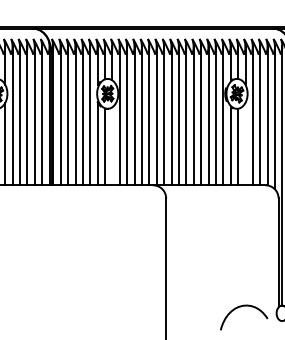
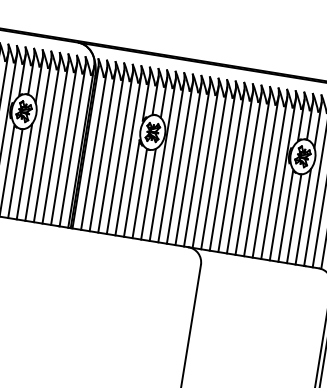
line: (245, 143) -> (303, 216), added
line: (112, 146) -> (148, 194), added

